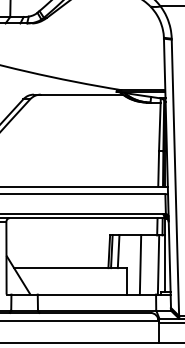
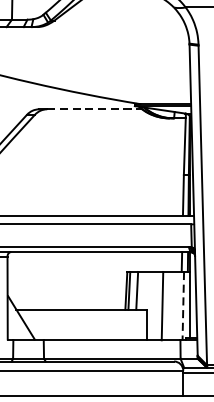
line: (82, 94) -> (95, 109), solid -> dashed
line: (158, 265) -> (183, 306), solid -> dashed

